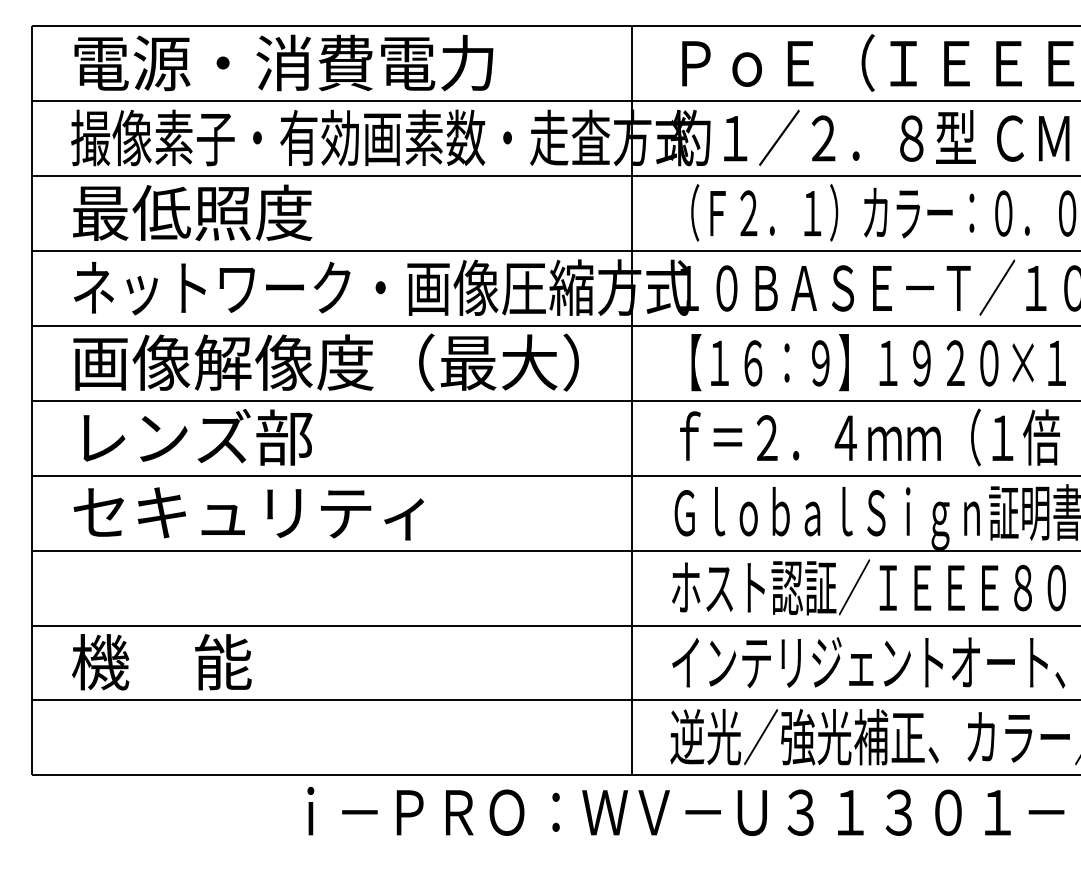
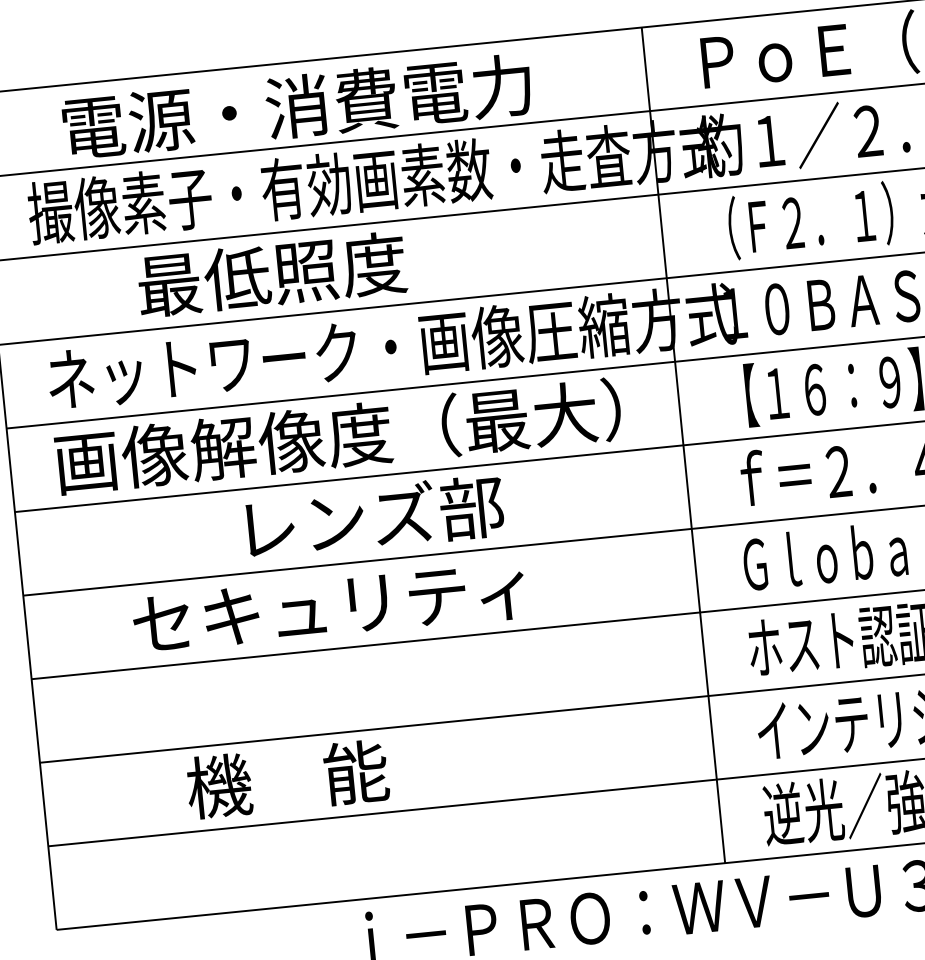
text: (283, 62) -> (296, 106), moved
text: (192, 212) -> (271, 274), moved
text: (197, 437) -> (374, 517), moved
text: (248, 513) -> (328, 607), moved
text: (161, 662) -> (287, 779), moved

